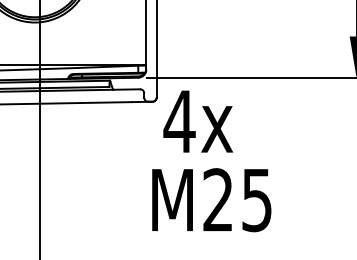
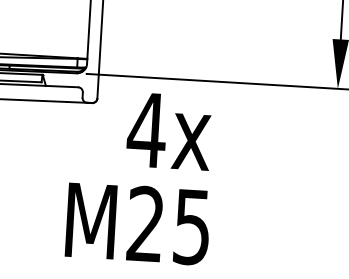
text: (198, 121) -> (169, 131), moved
text: (211, 200) -> (137, 224), moved

